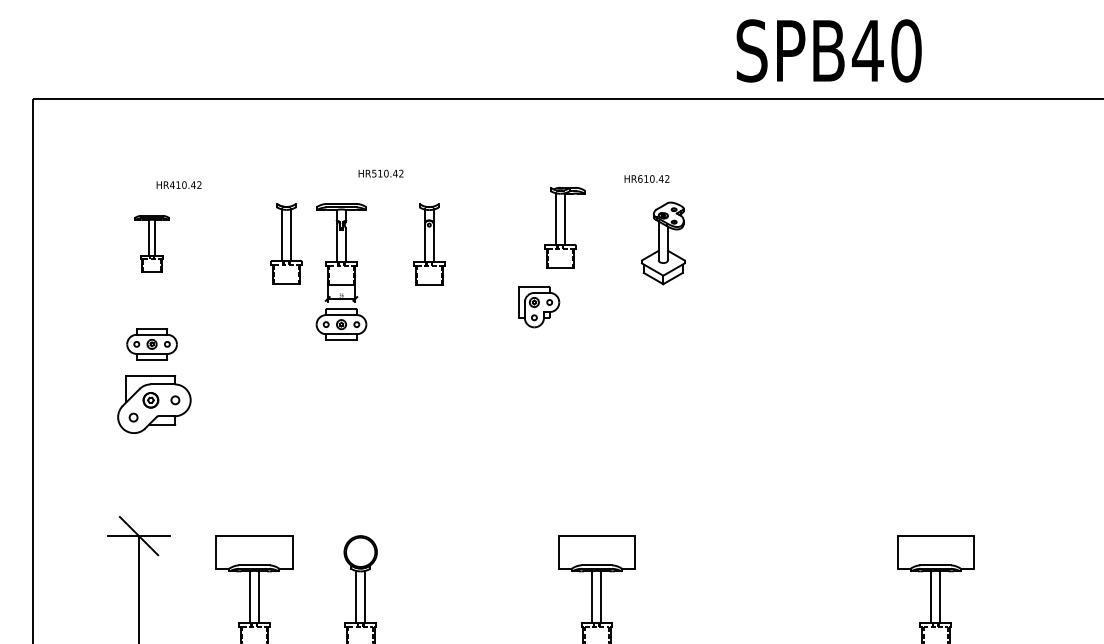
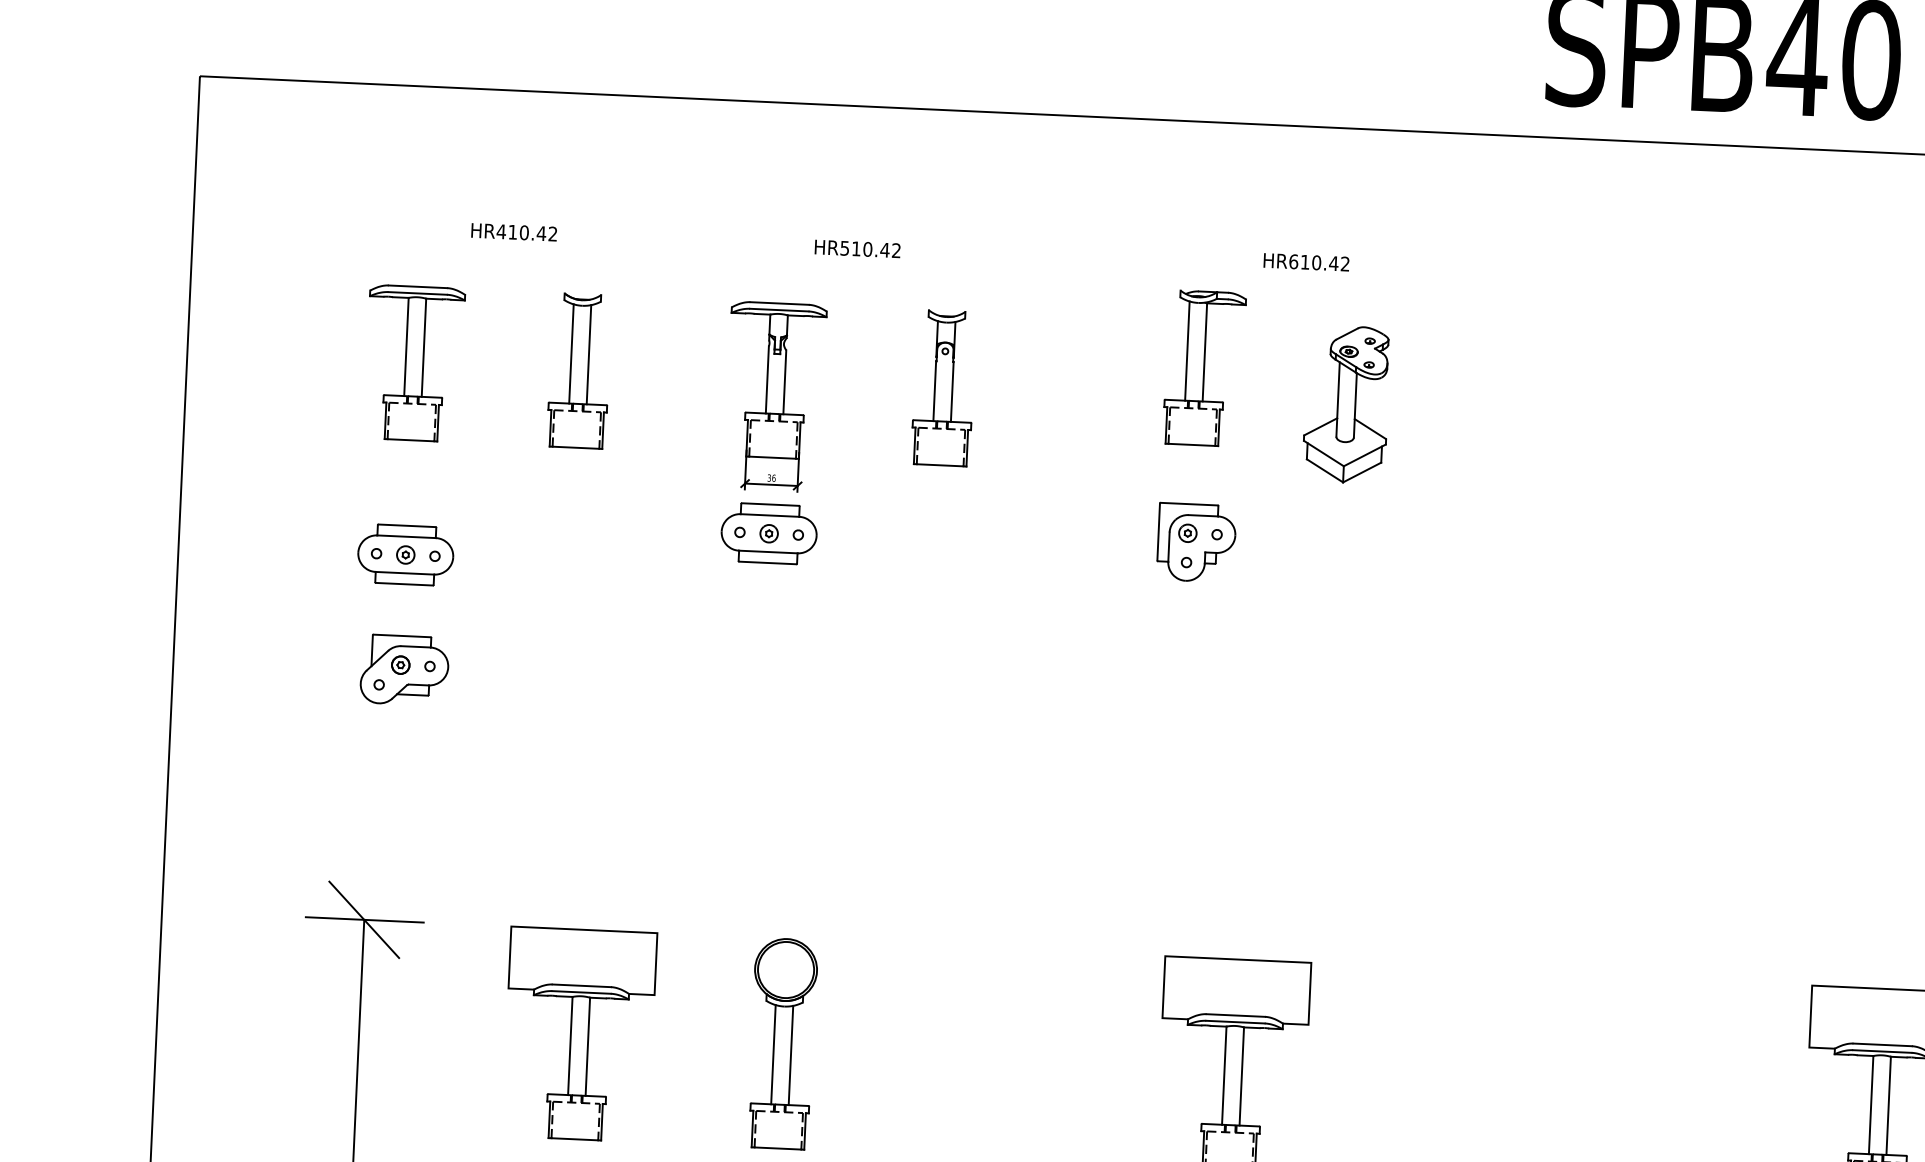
text: (646, 178) -> (1305, 261), moved
text: (178, 184) -> (513, 231), moved
part: (151, 243) -> (413, 362), size x1.43
part: (286, 243) -> (579, 369), moved
part: (662, 243) -> (1345, 404), moved
part: (539, 307) -> (1197, 543), moved
part: (153, 404) -> (403, 669), size x0.62

